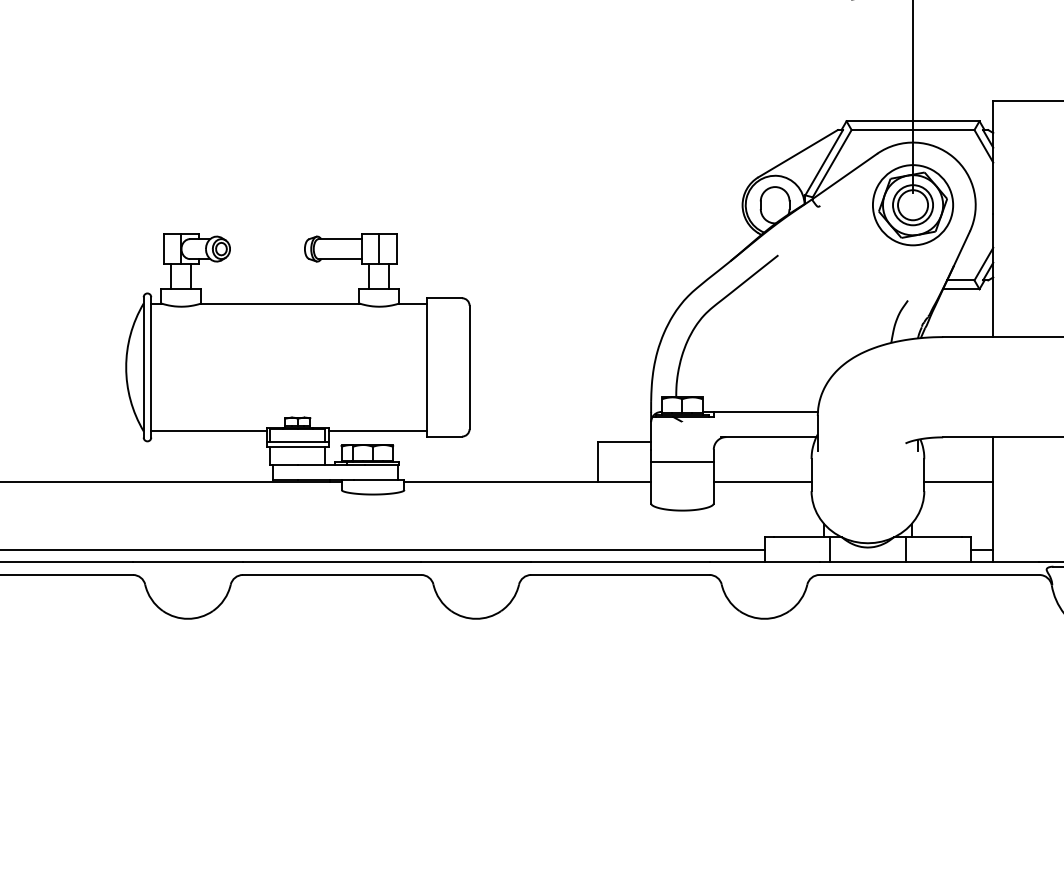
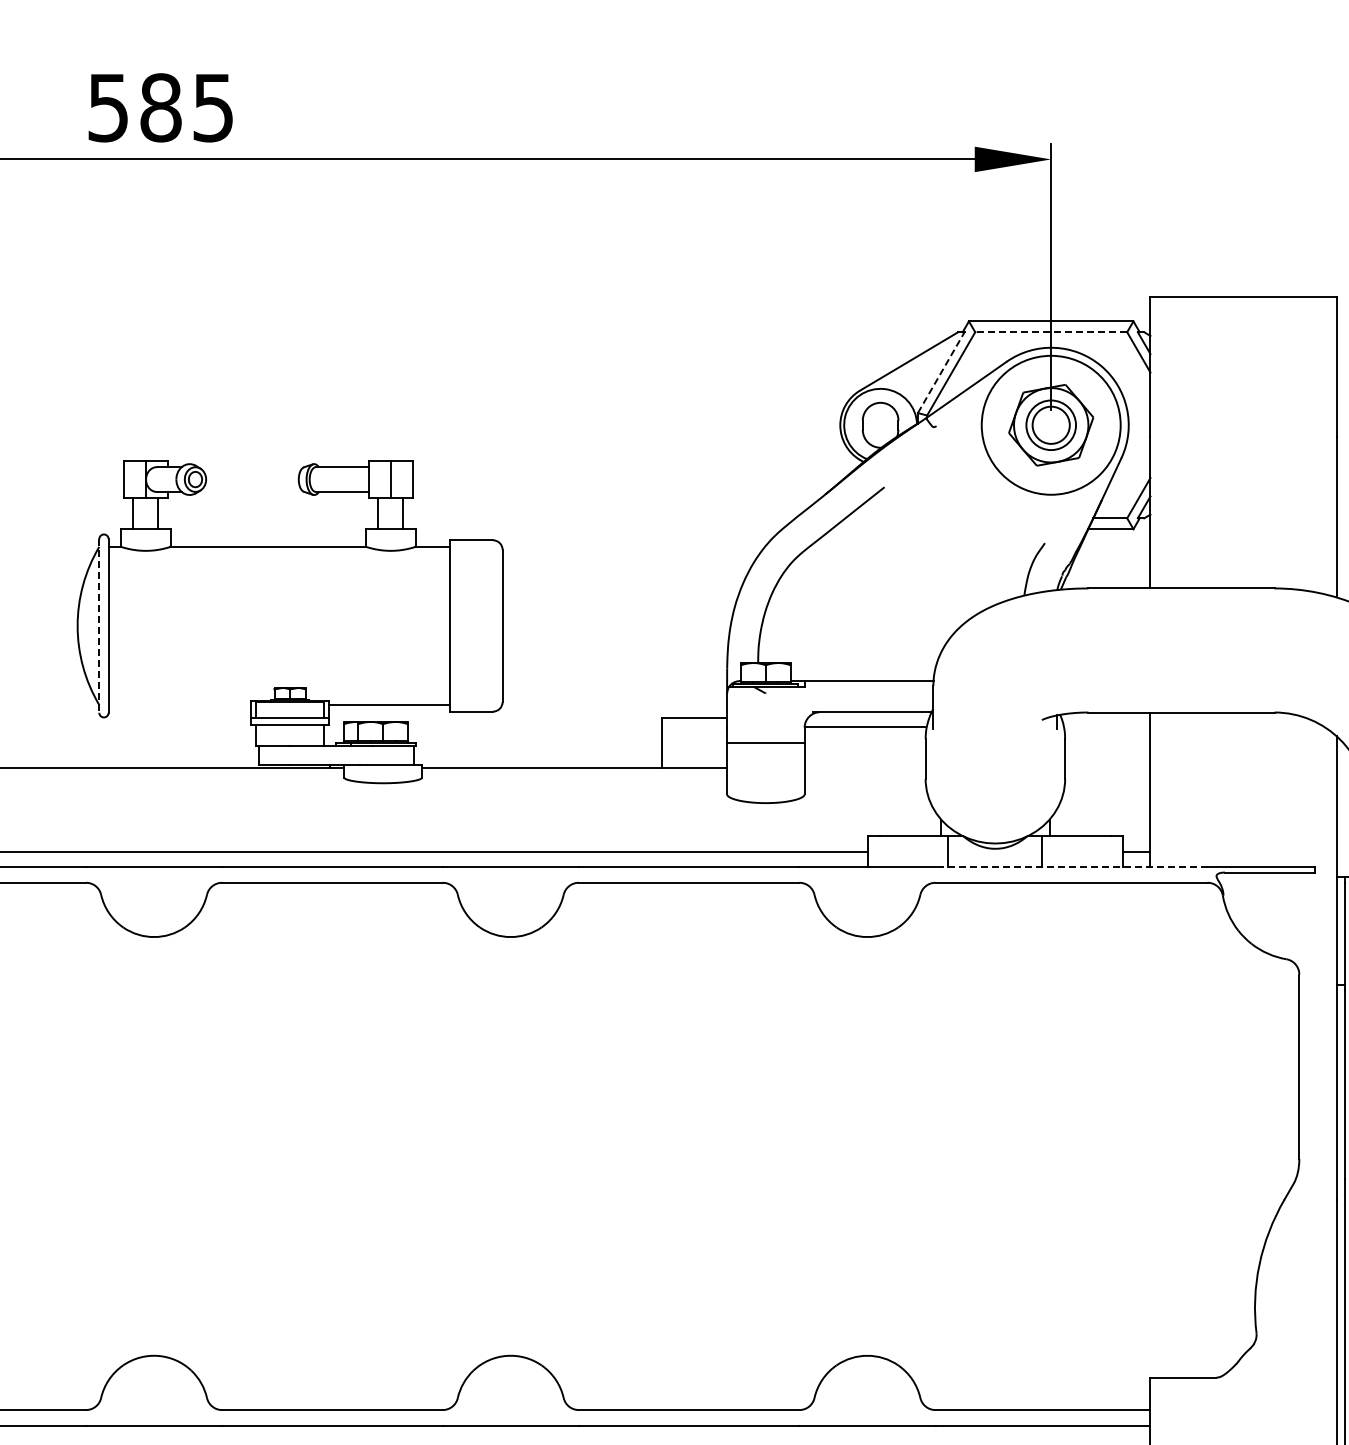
line: (913, 130) -> (1051, 332), solid -> dashed
line: (824, 162) -> (941, 372), solid -> dashed
circle: (912, 204) -> (1050, 424), size x1.4
line: (143, 367) -> (99, 625), solid -> dashed
line: (208, 431) -> (179, 705), removed
line: (762, 482) -> (864, 727), moved
line: (958, 482) -> (1107, 768), removed
line: (929, 562) -> (1071, 867), solid -> dashed

